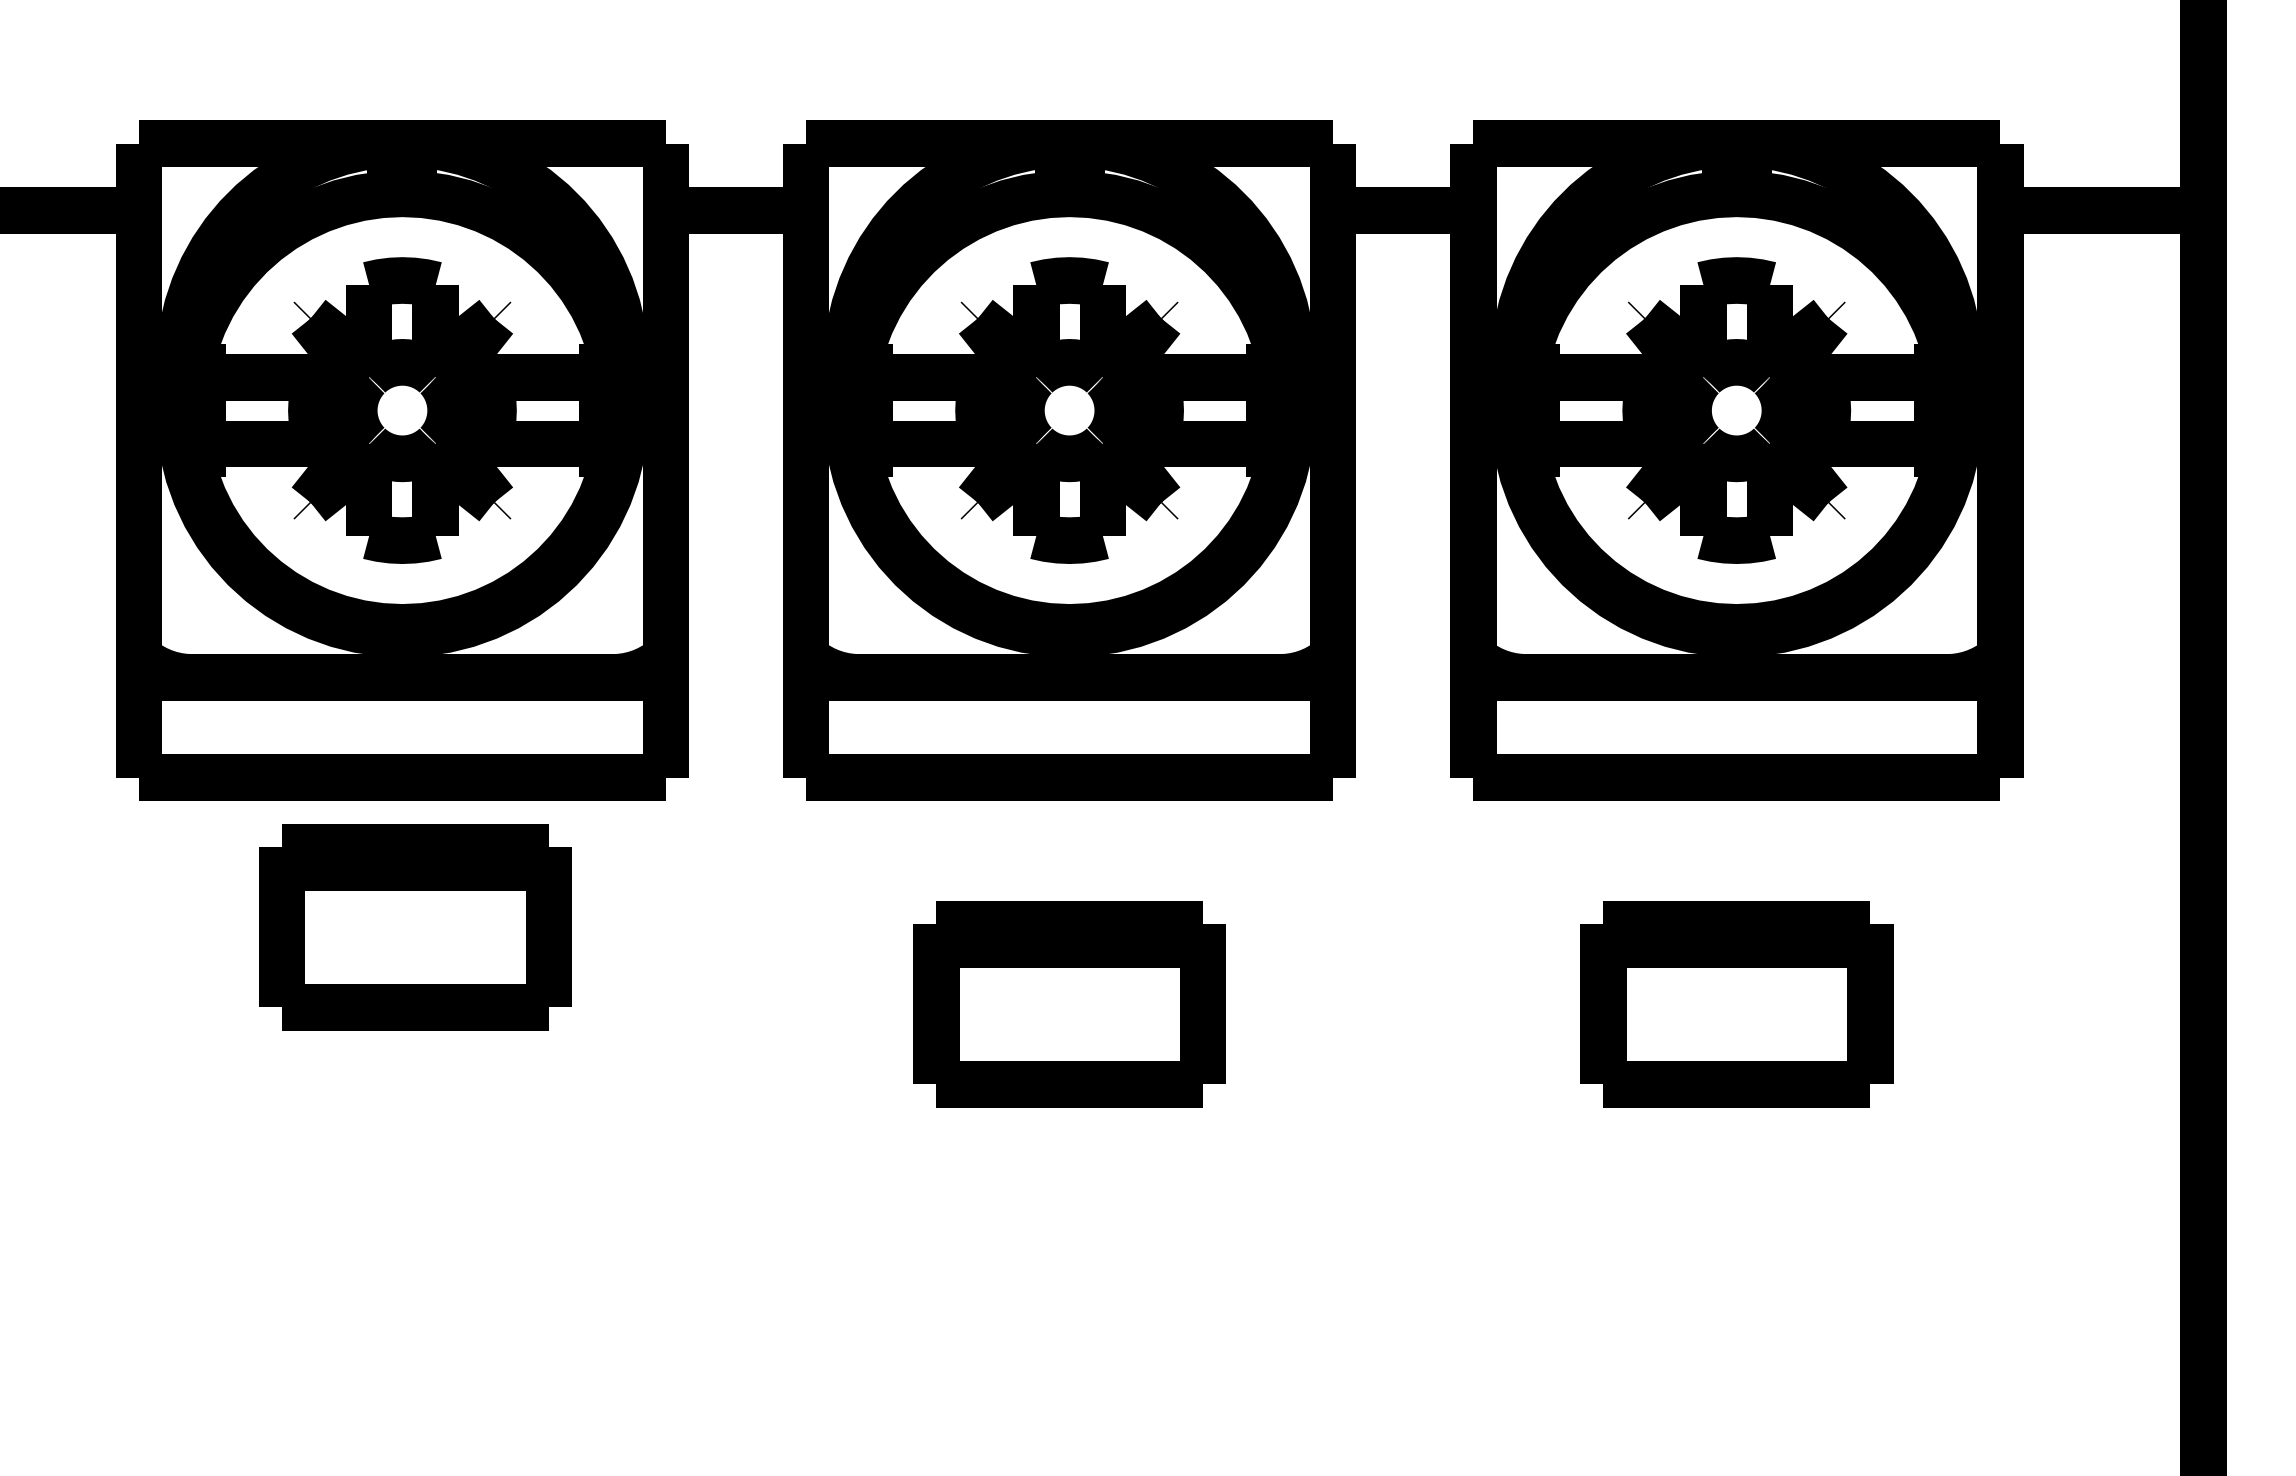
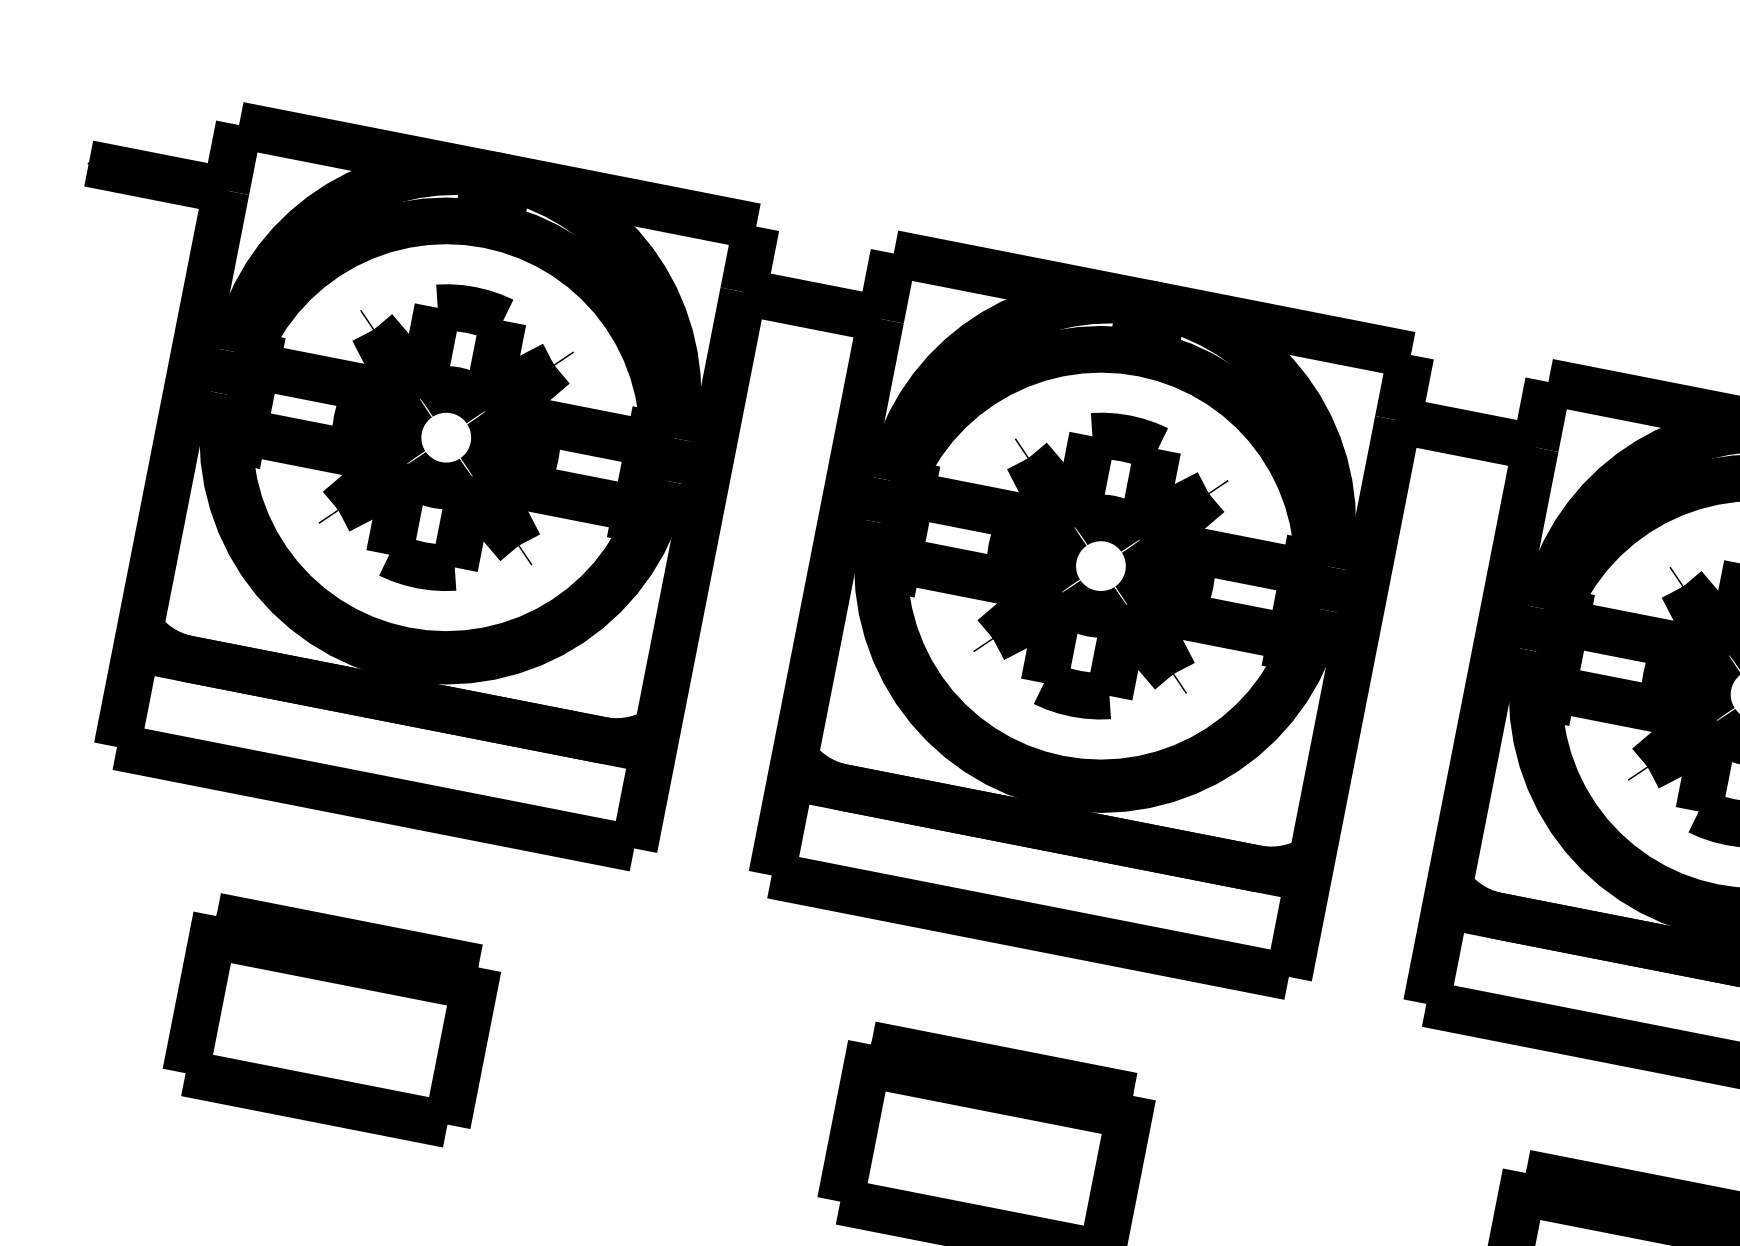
part: (415, 927) -> (331, 1020), moved

